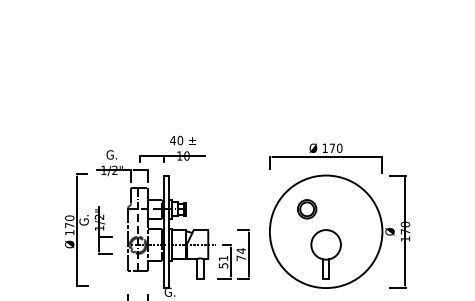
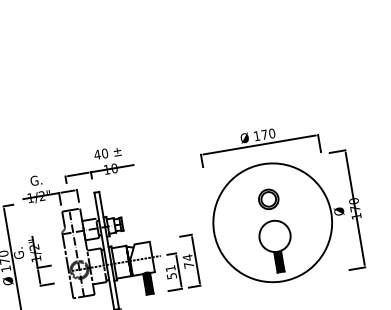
part: (307, 209) -> (269, 199), moved
hatch: (200, 268) -> (148, 283), added
hatch: (325, 269) -> (278, 262), added

